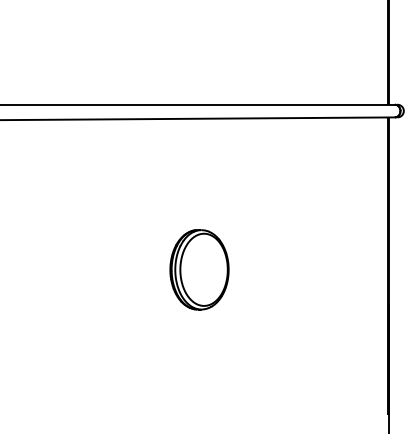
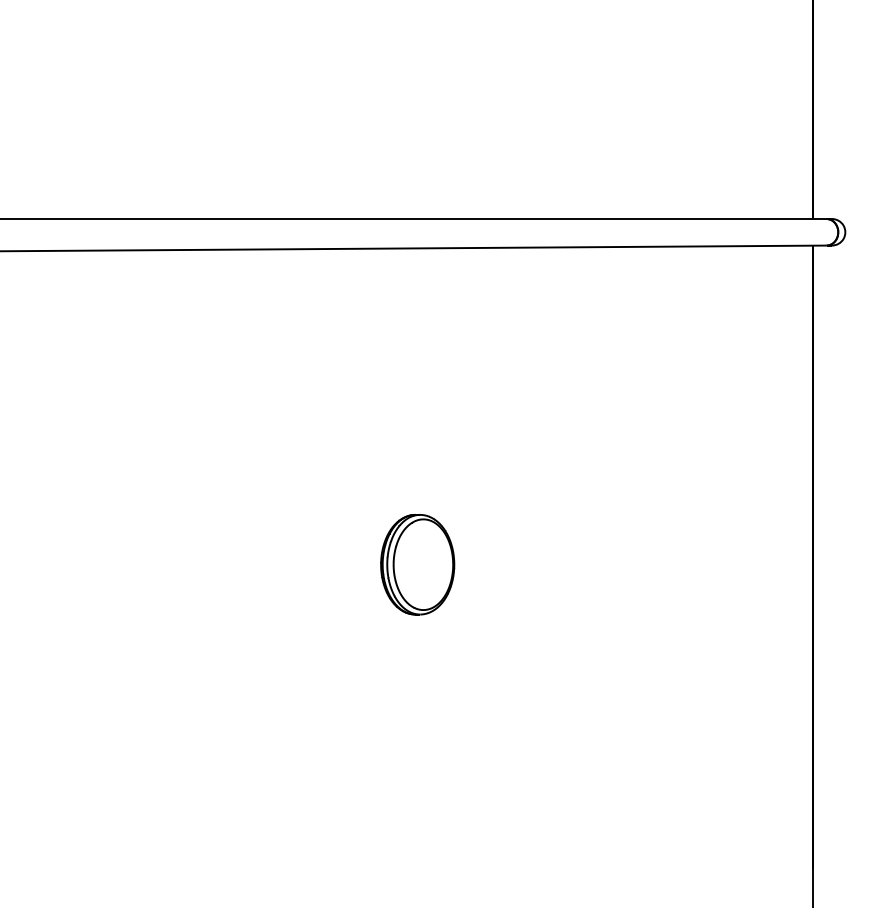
part: (199, 269) -> (417, 563), size x0.6

